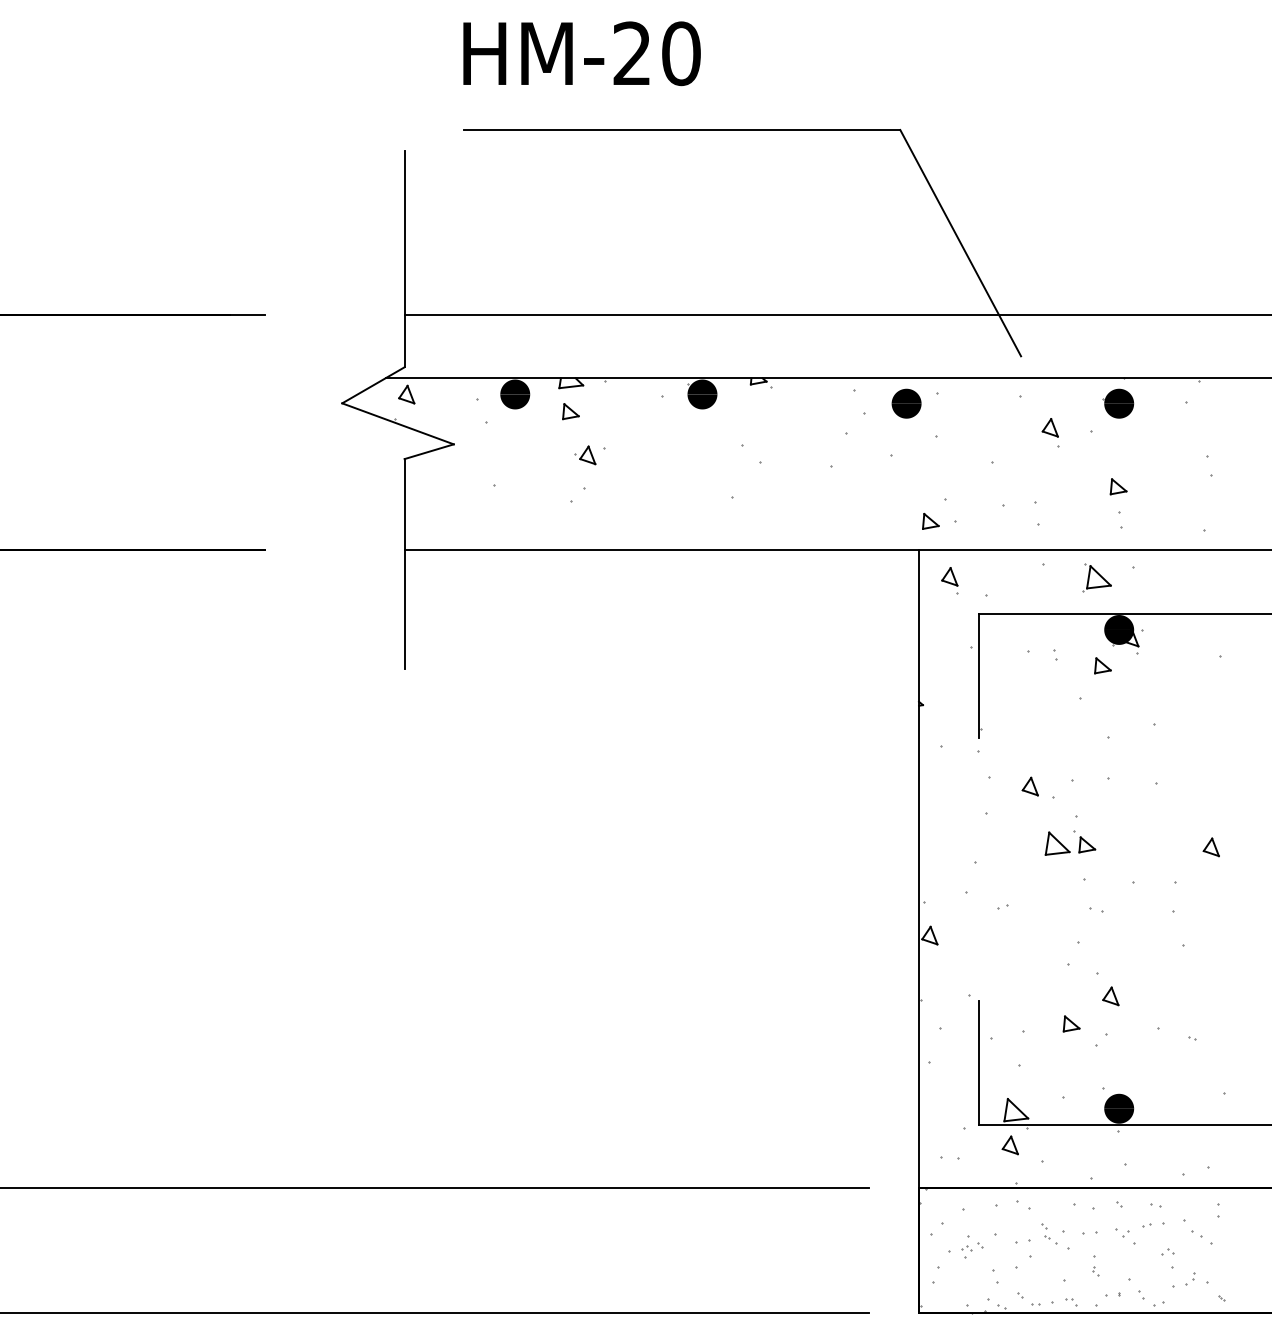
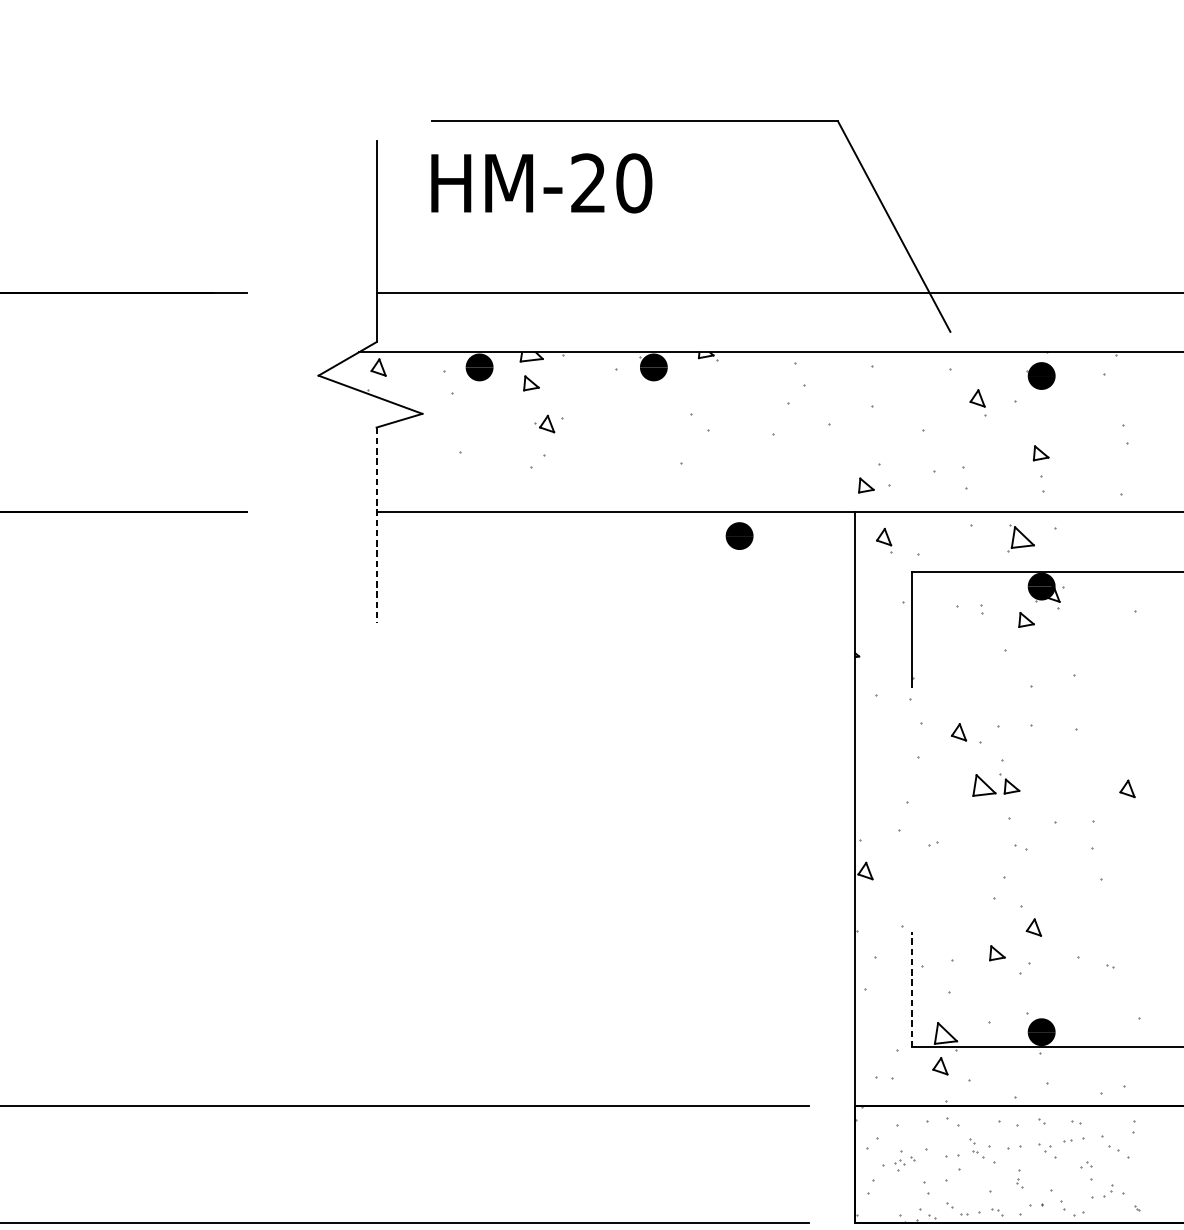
text: (581, 53) -> (541, 183), moved
part: (906, 403) -> (739, 535), moved
line: (404, 564) -> (376, 525), solid -> dashed
line: (979, 1063) -> (911, 990), solid -> dashed

